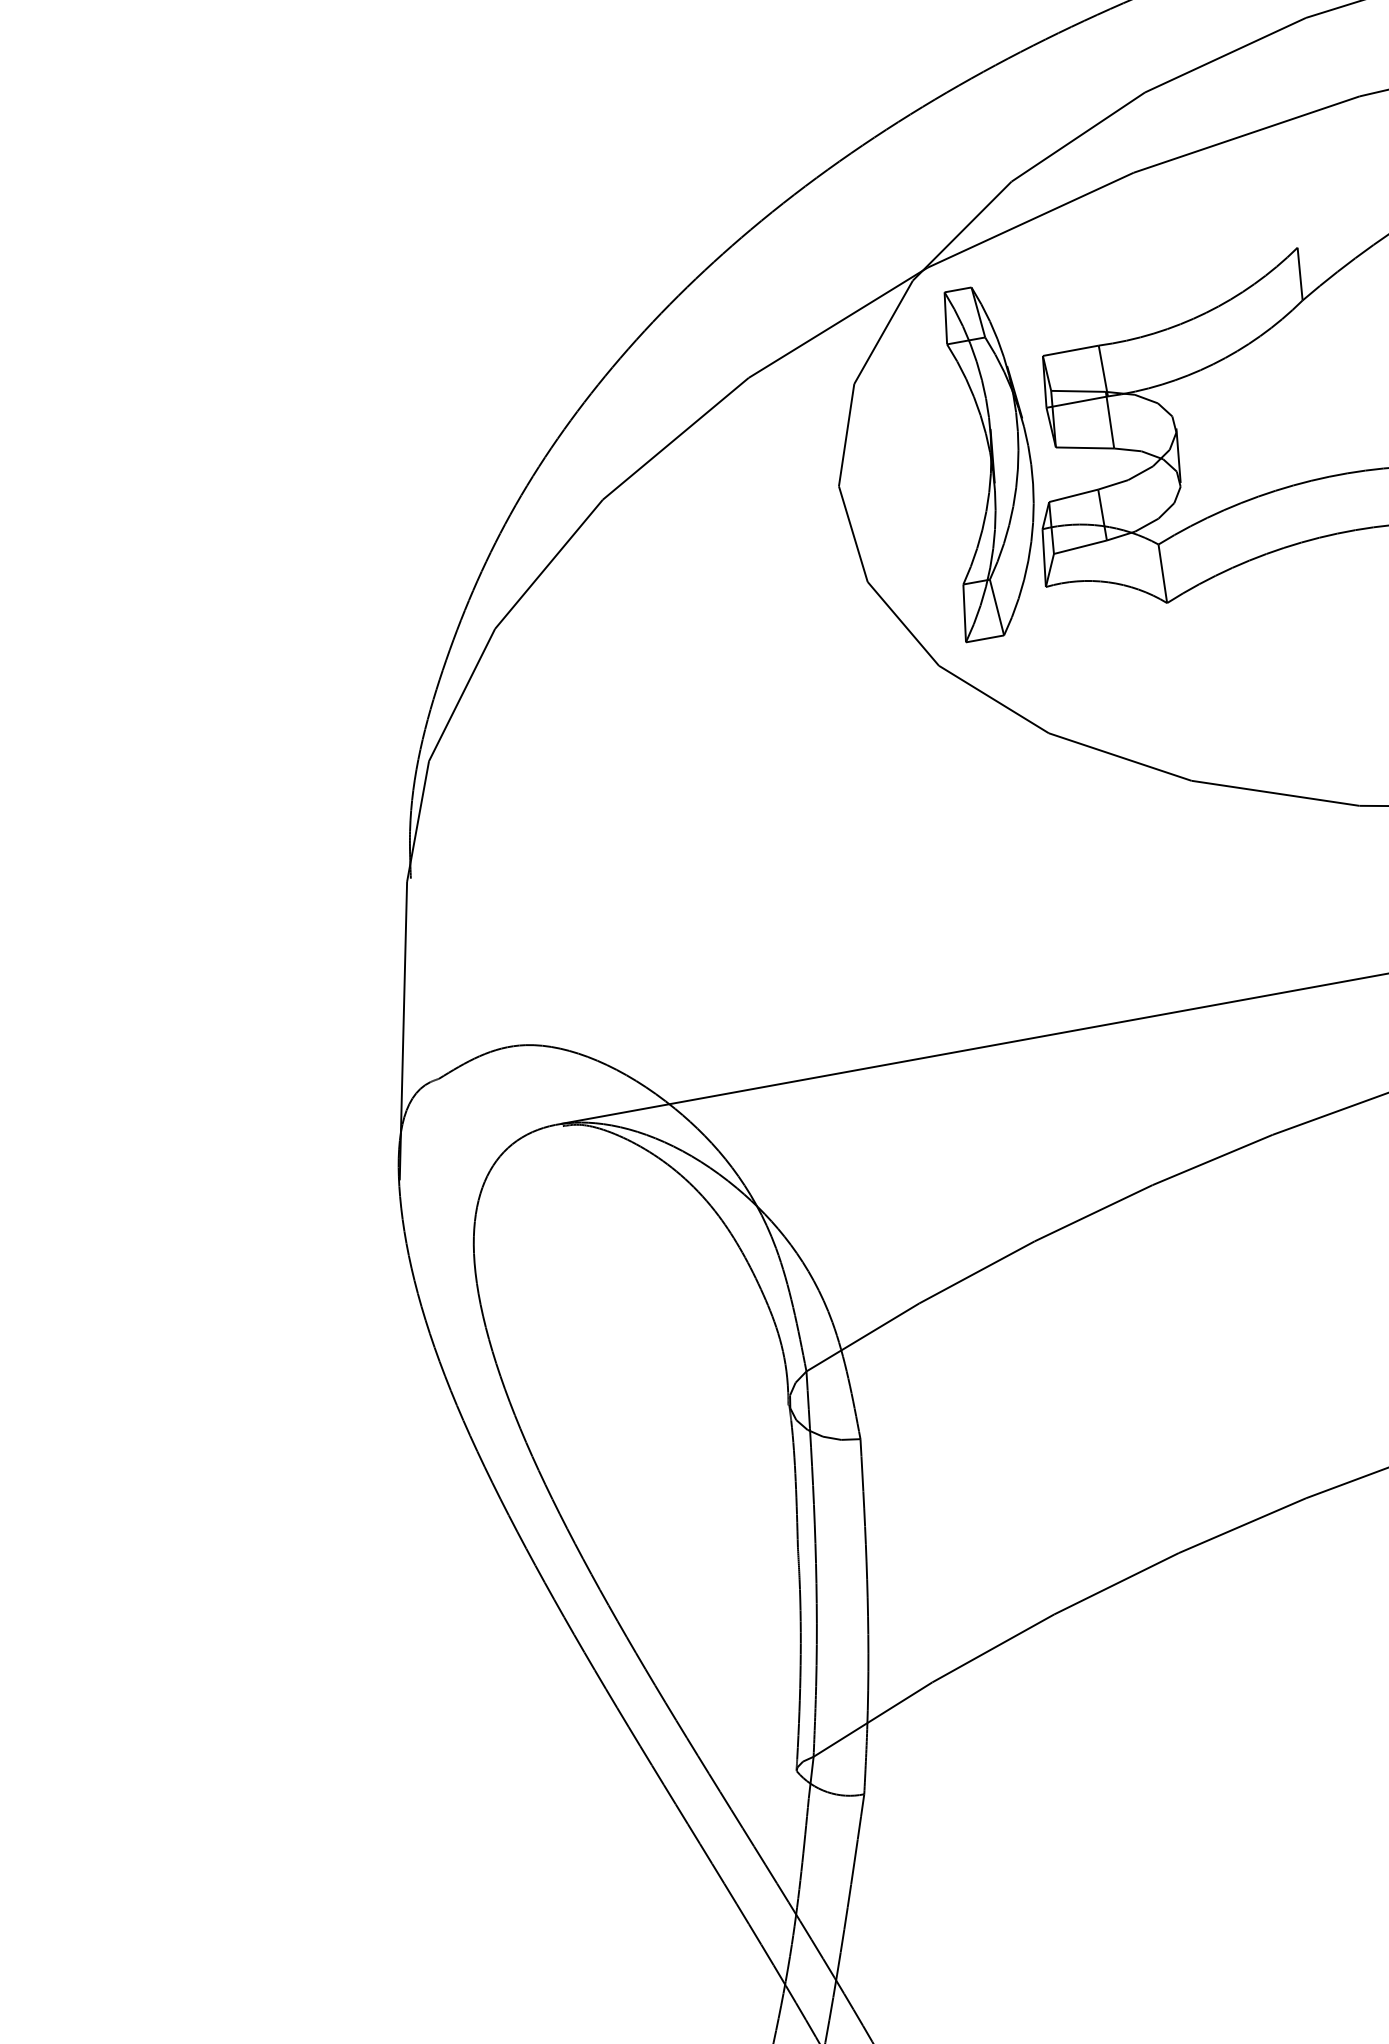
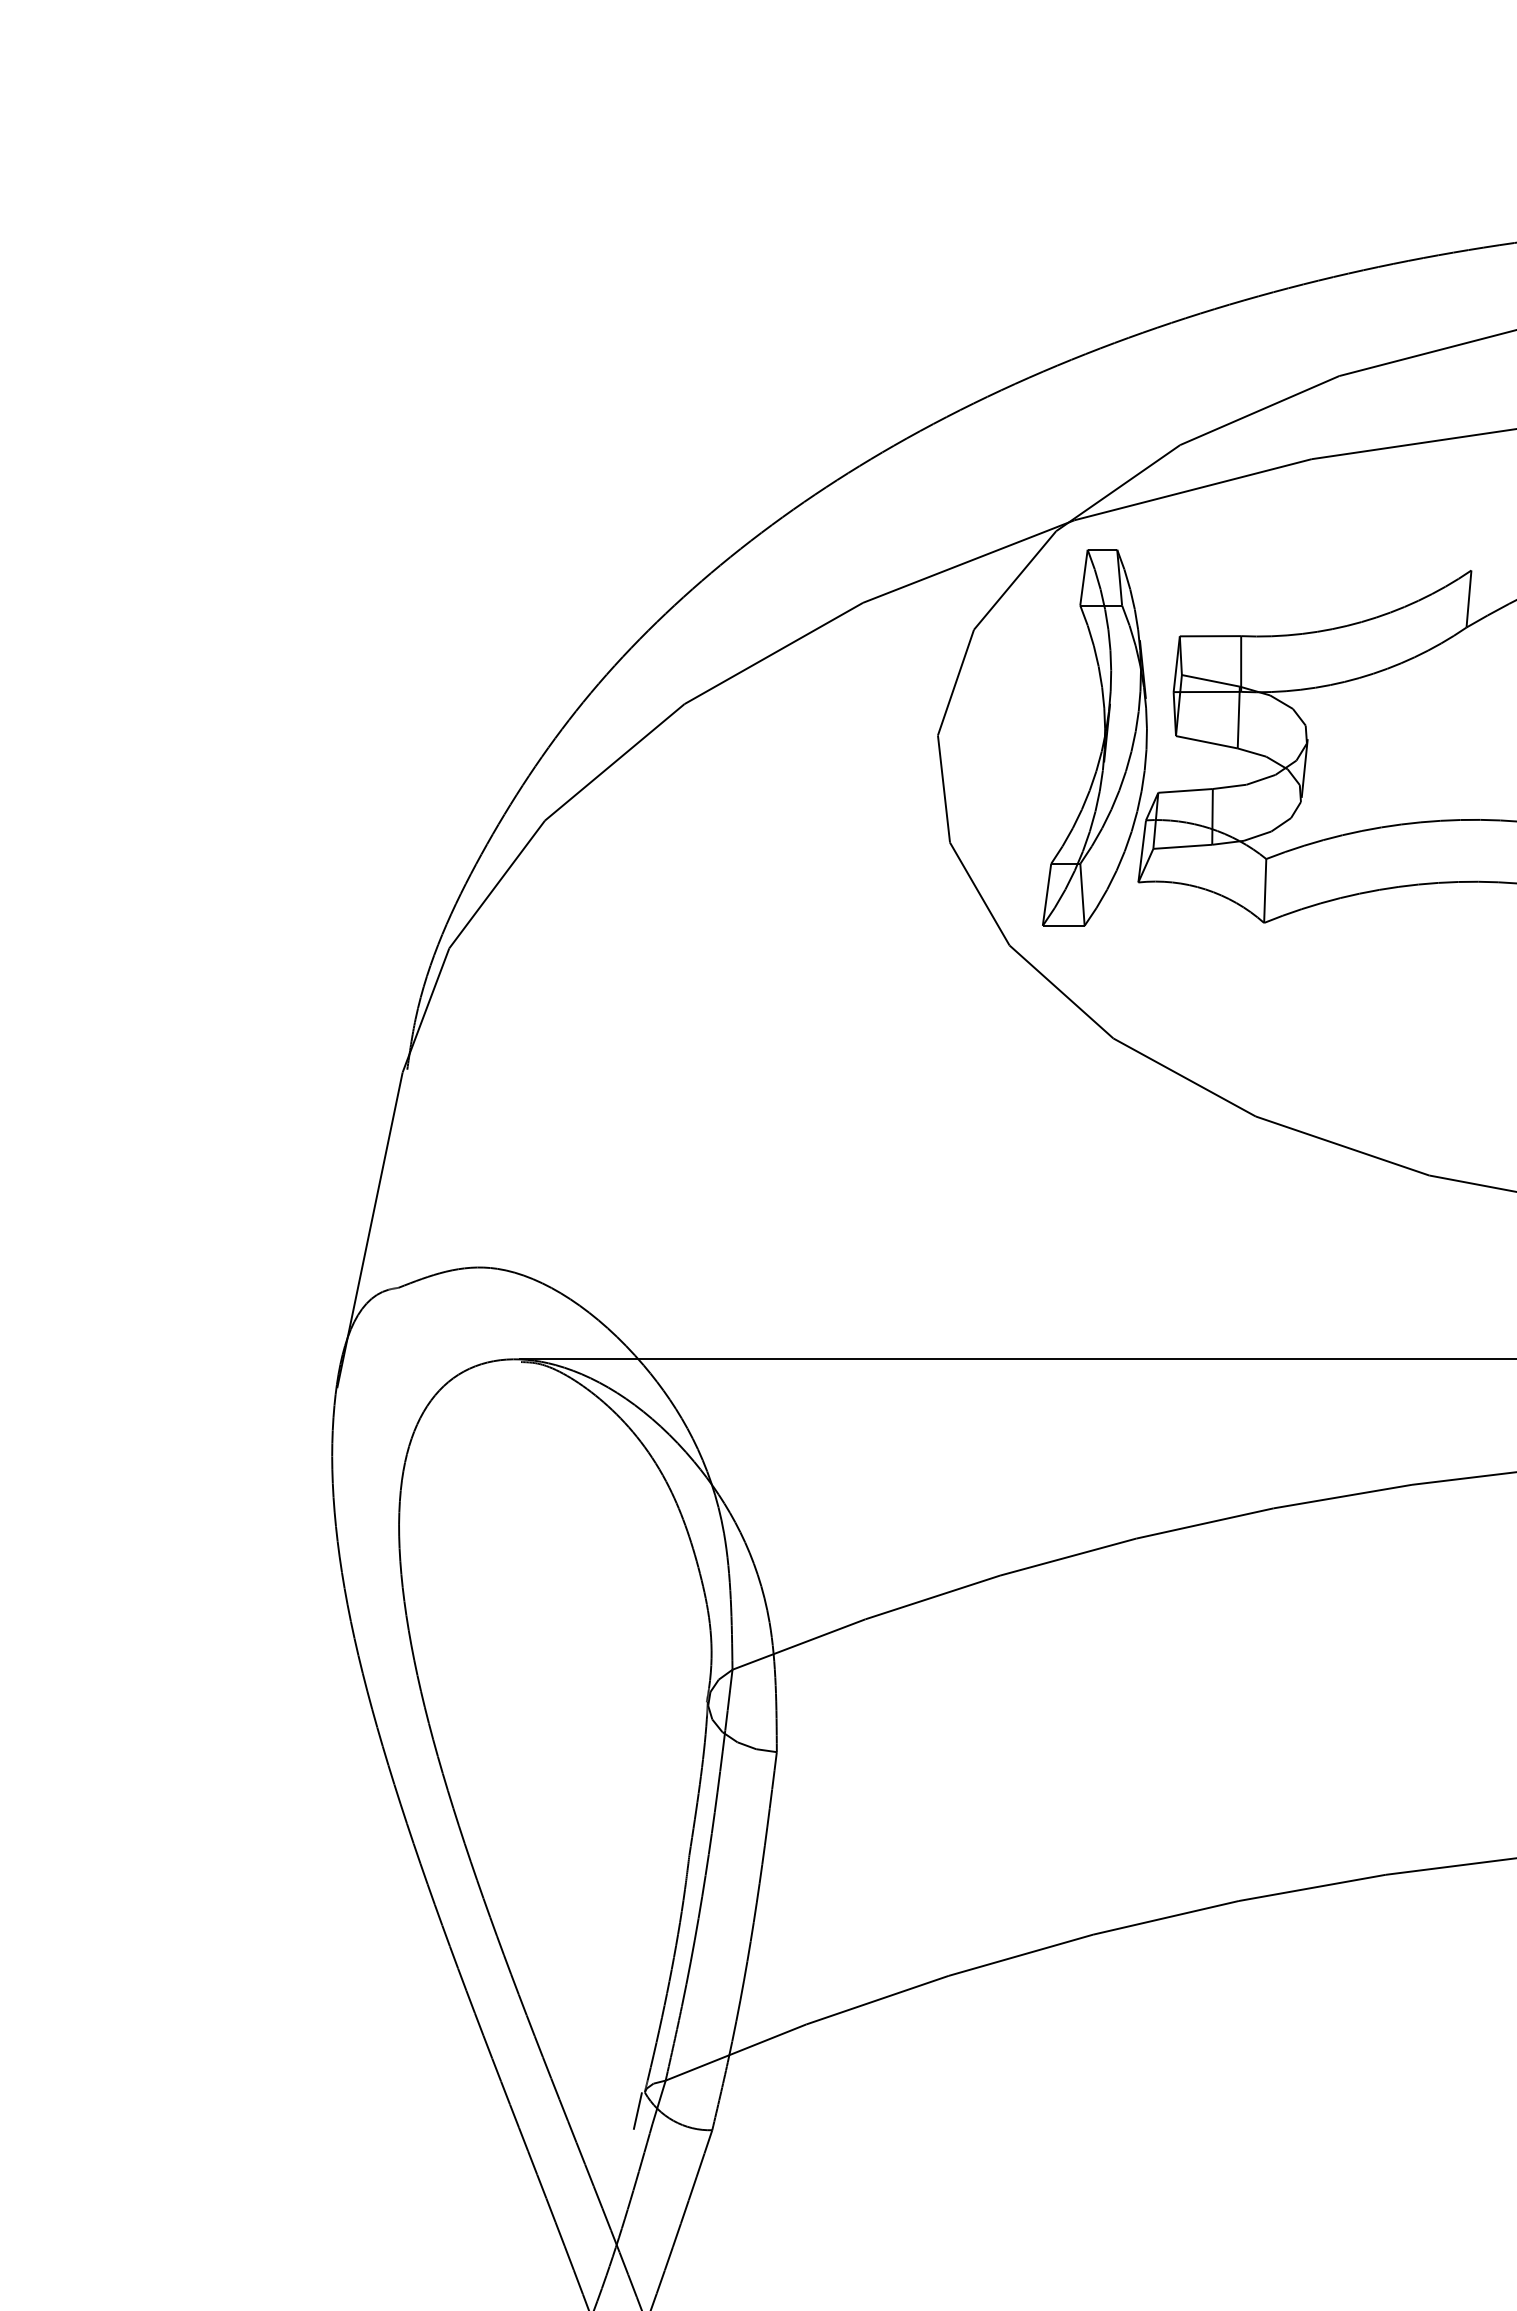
line: (792, 1788) -> (637, 2110), added

